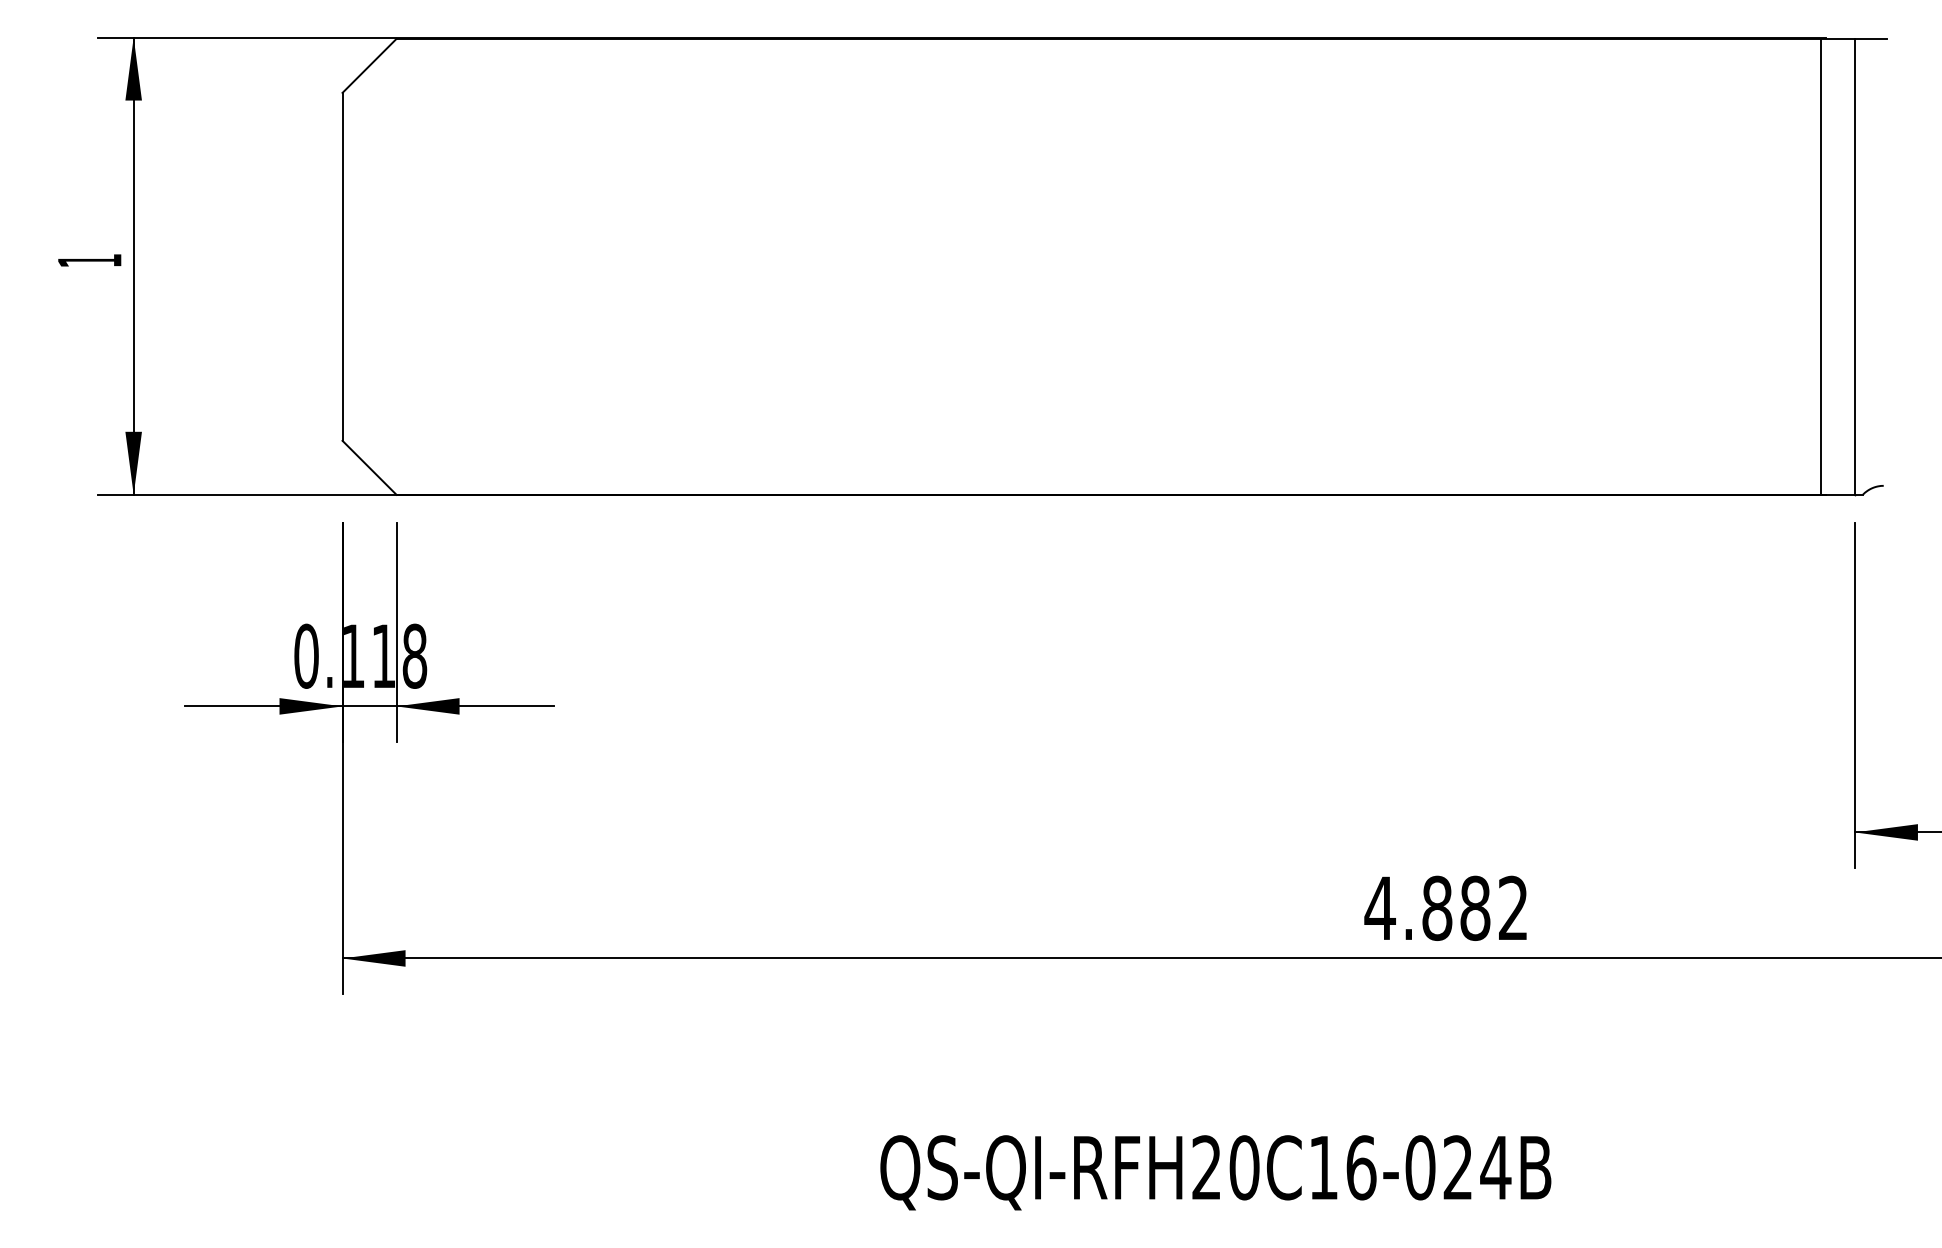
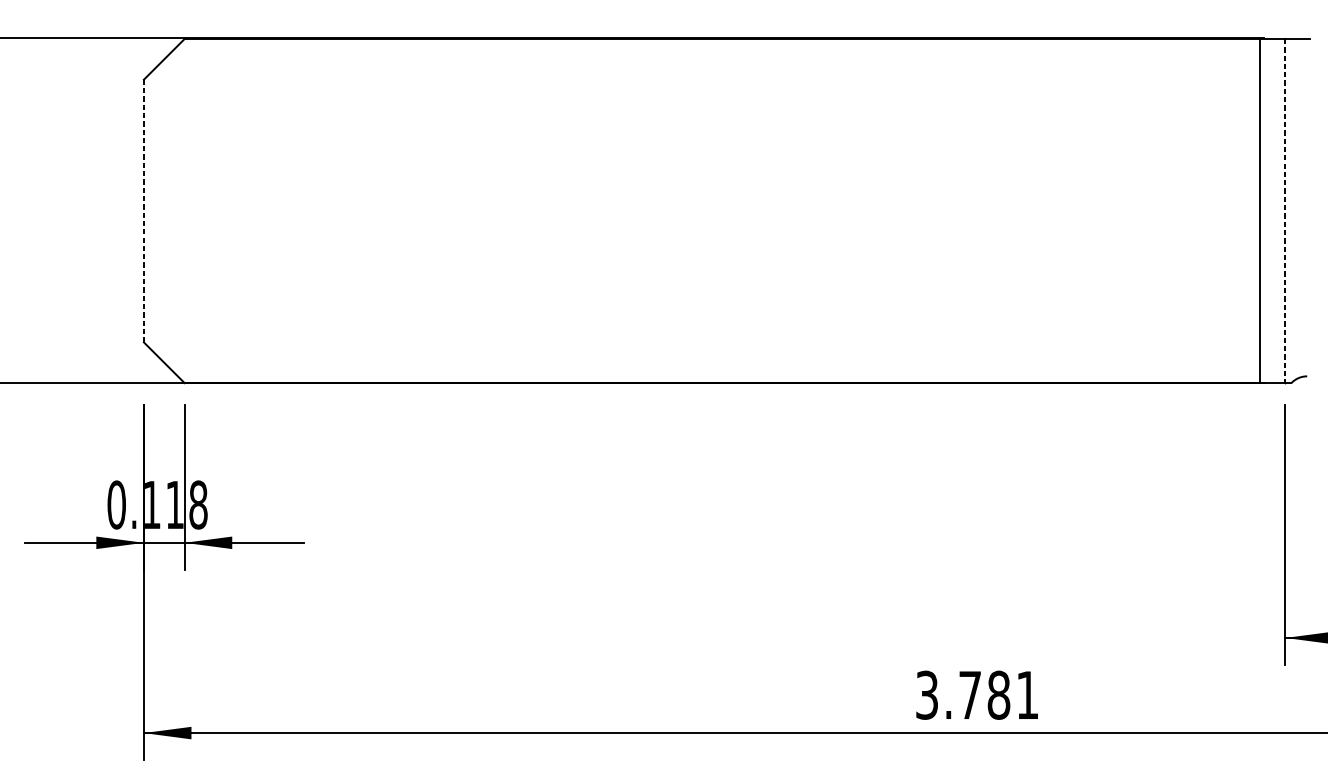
line: (342, 266) -> (143, 210), solid -> dashed
line: (1854, 266) -> (1285, 210), solid -> dashed
text: (1445, 907) -> (976, 694), 4.882 -> 3.781

